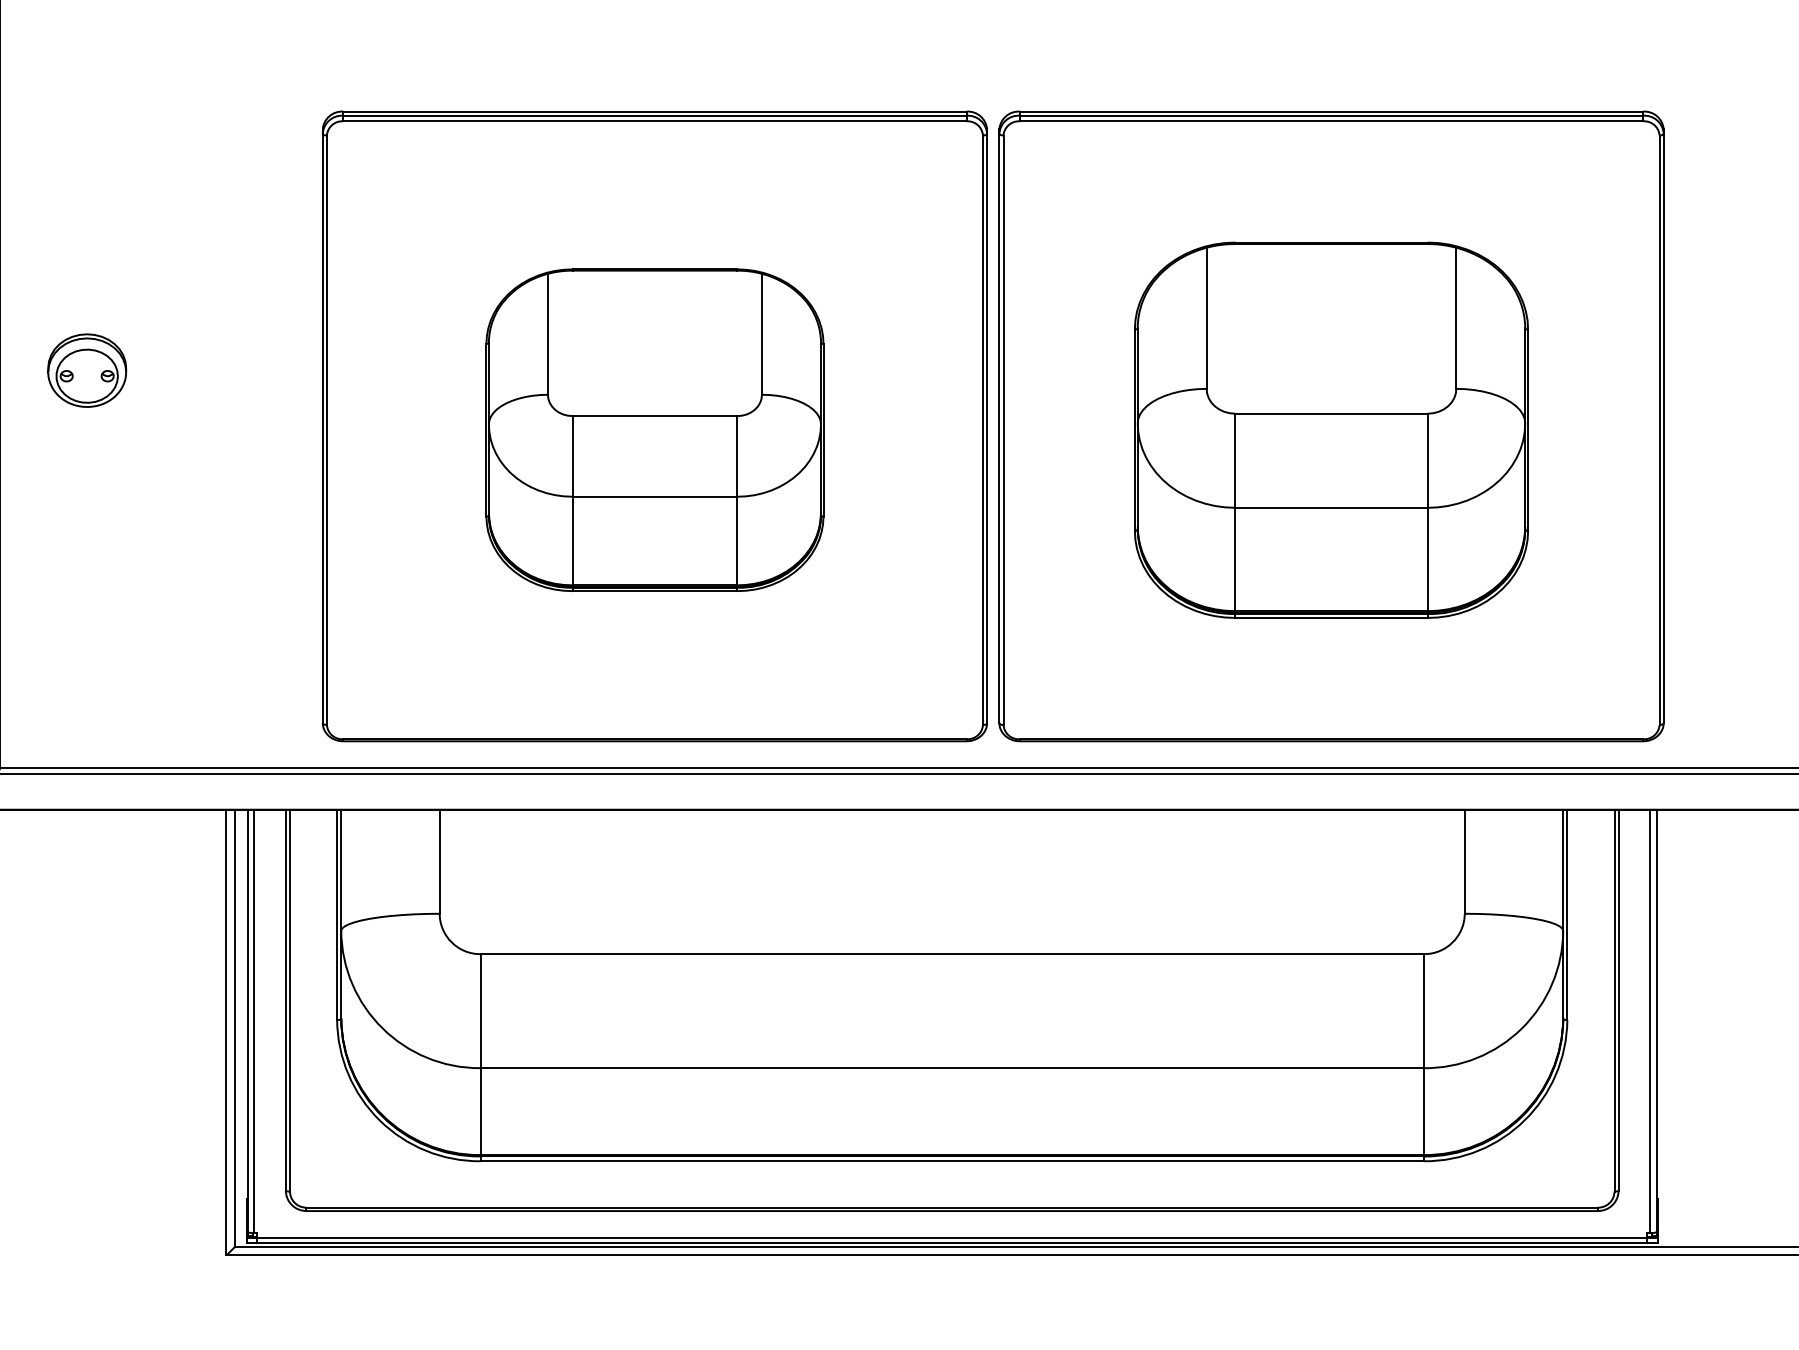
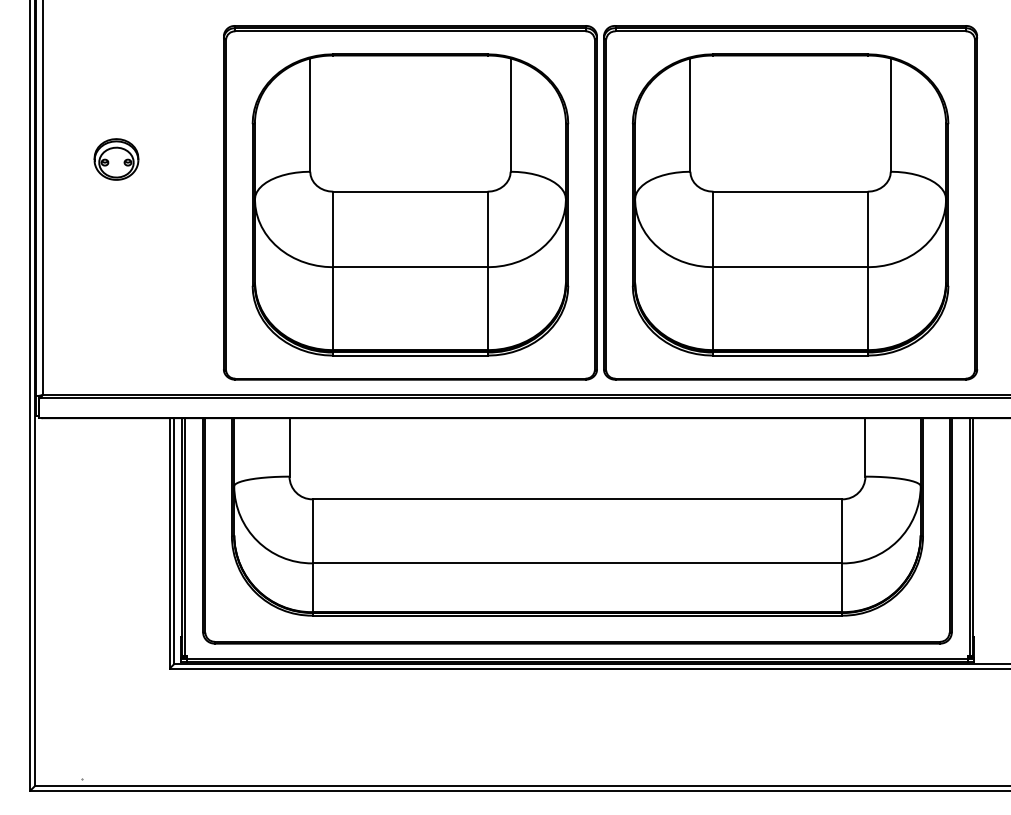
part: (87, 370) -> (116, 159), moved
part: (655, 429) -> (410, 204), size x1.67
part: (1331, 429) -> (790, 204), size x1.43

